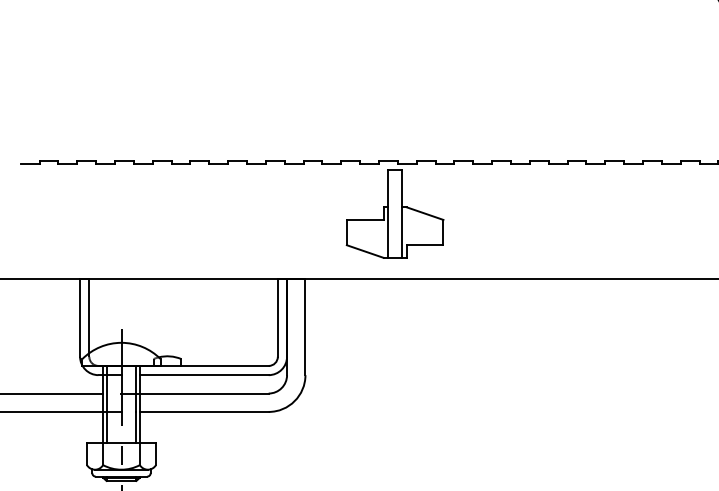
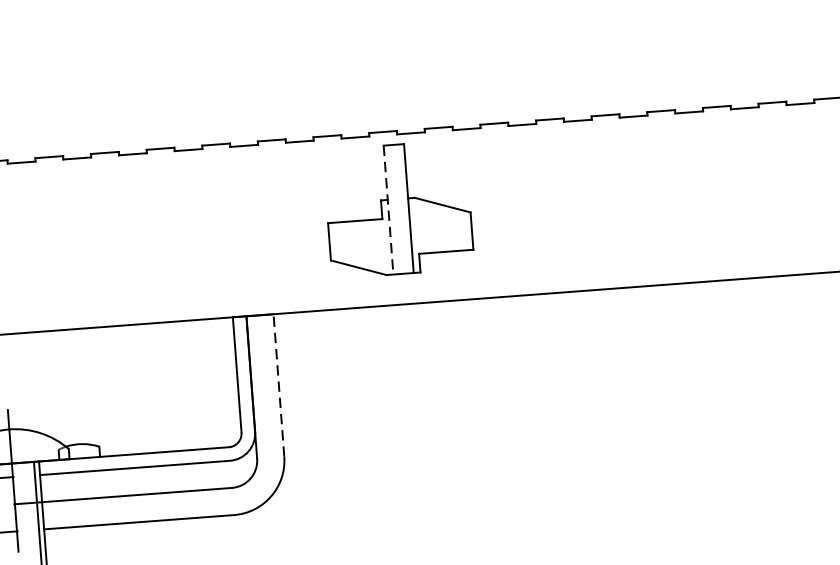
line: (388, 214) -> (388, 210), solid -> dashed
line: (305, 326) -> (278, 384), solid -> dashed

